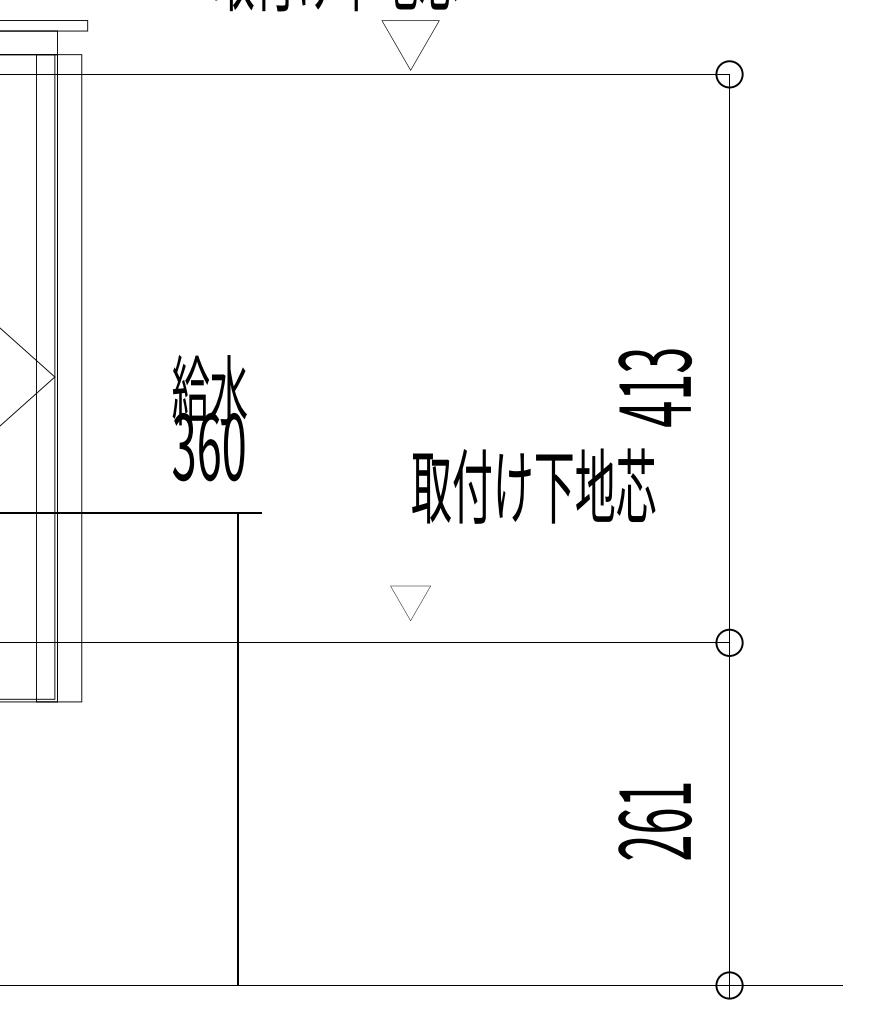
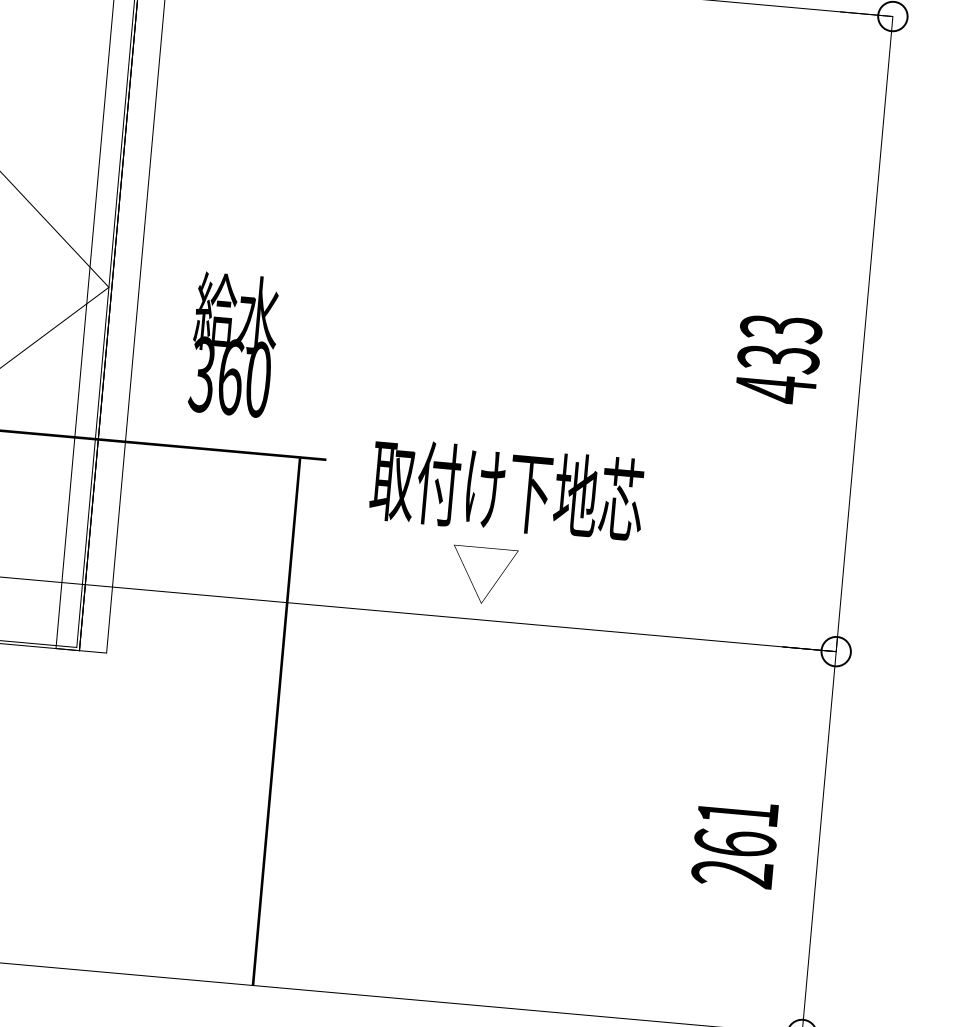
text: (655, 387) -> (778, 359), 413 -> 433
text: (209, 418) -> (233, 345), moved
text: (533, 485) -> (507, 489), moved
part: (410, 603) -> (483, 575), size x1.43

